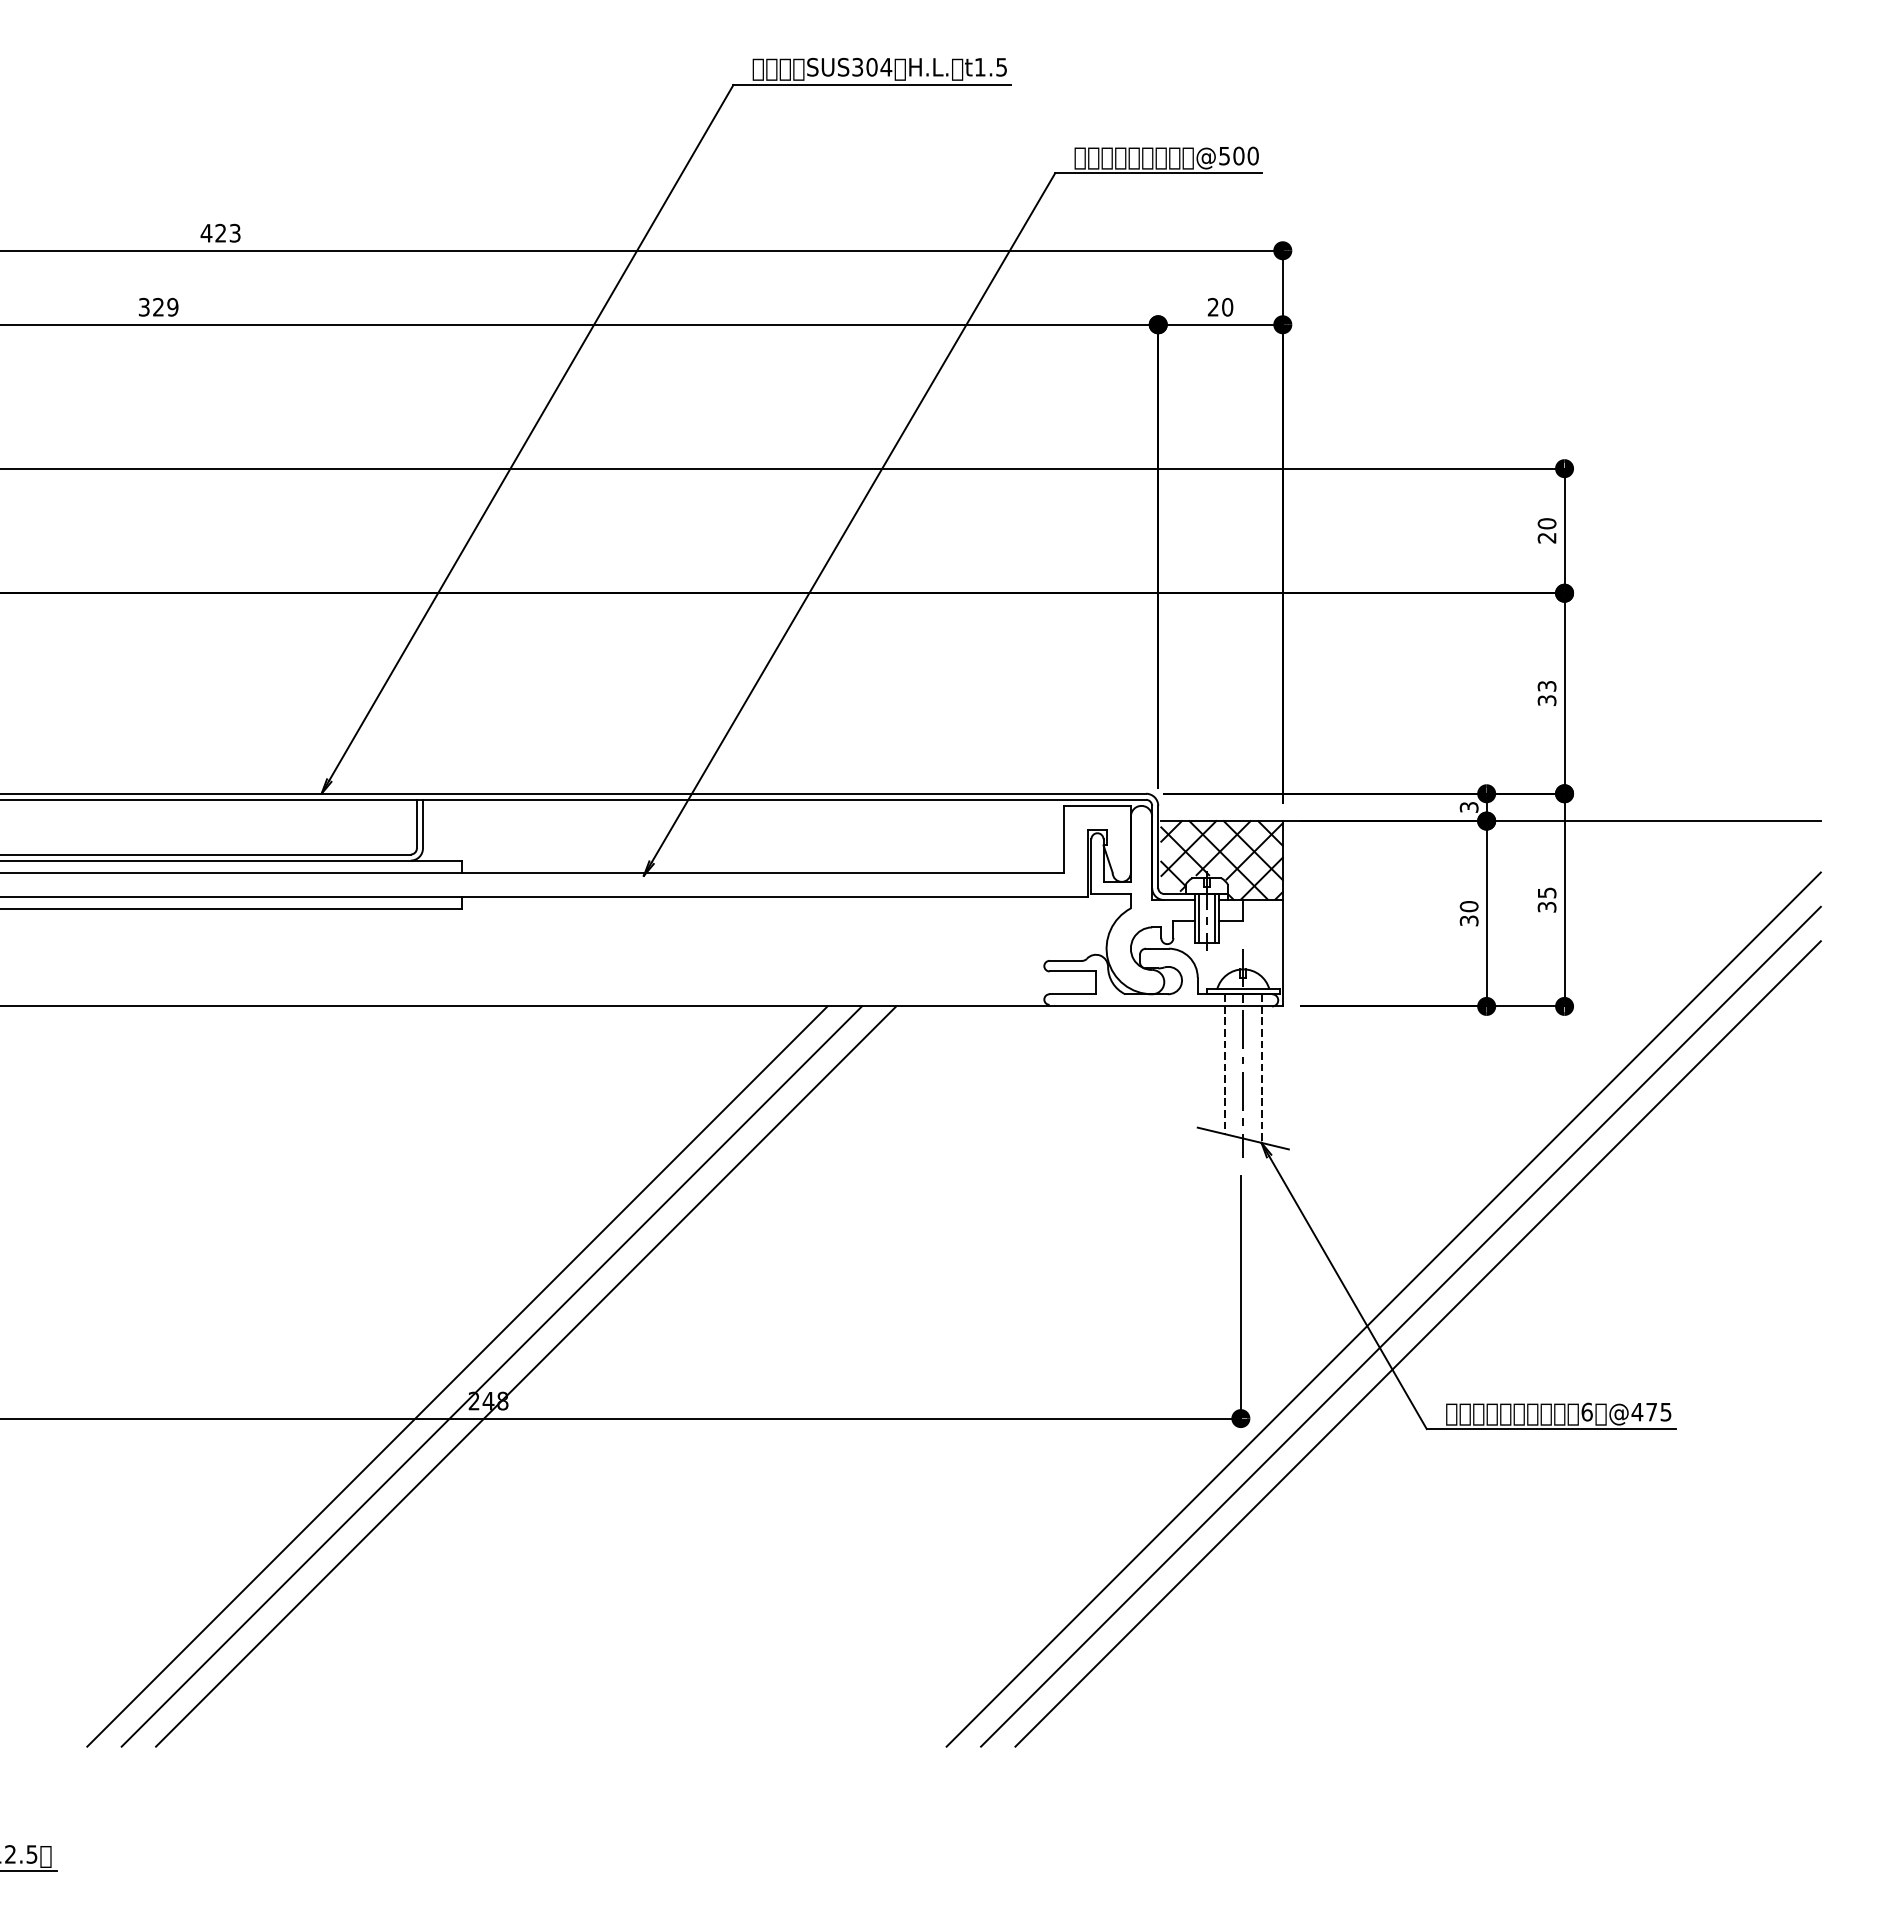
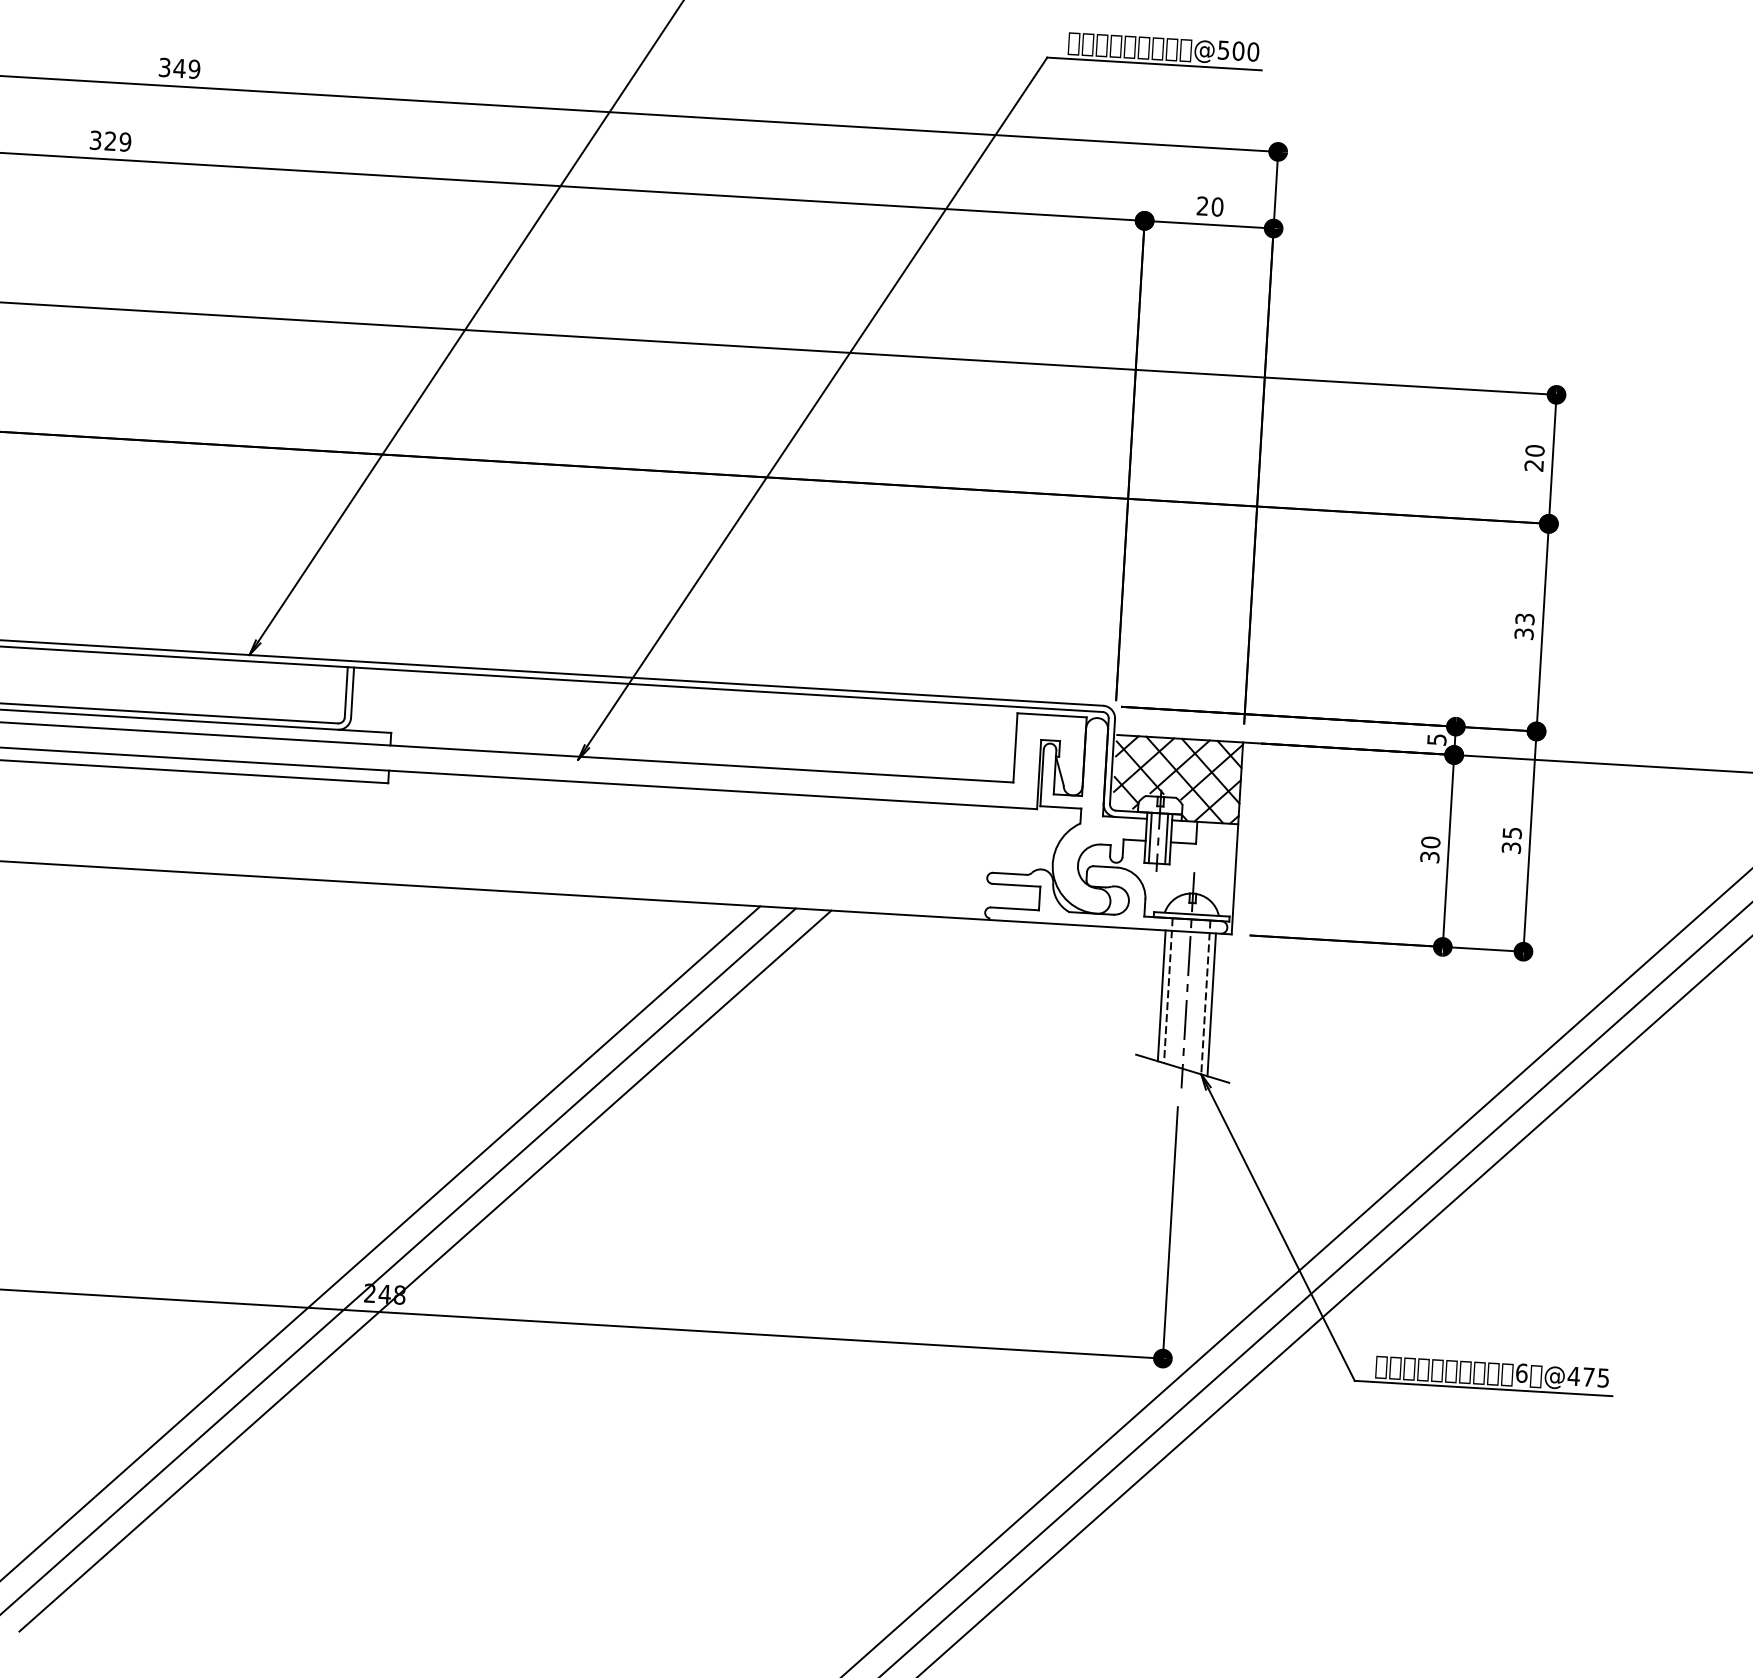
text: (220, 232) -> (179, 67), 423 -> 349
text: (1468, 807) -> (1436, 739), 3 -> 5
line: (1219, 1069) -> (1162, 995), added
line: (1267, 1075) -> (1211, 1004), added

